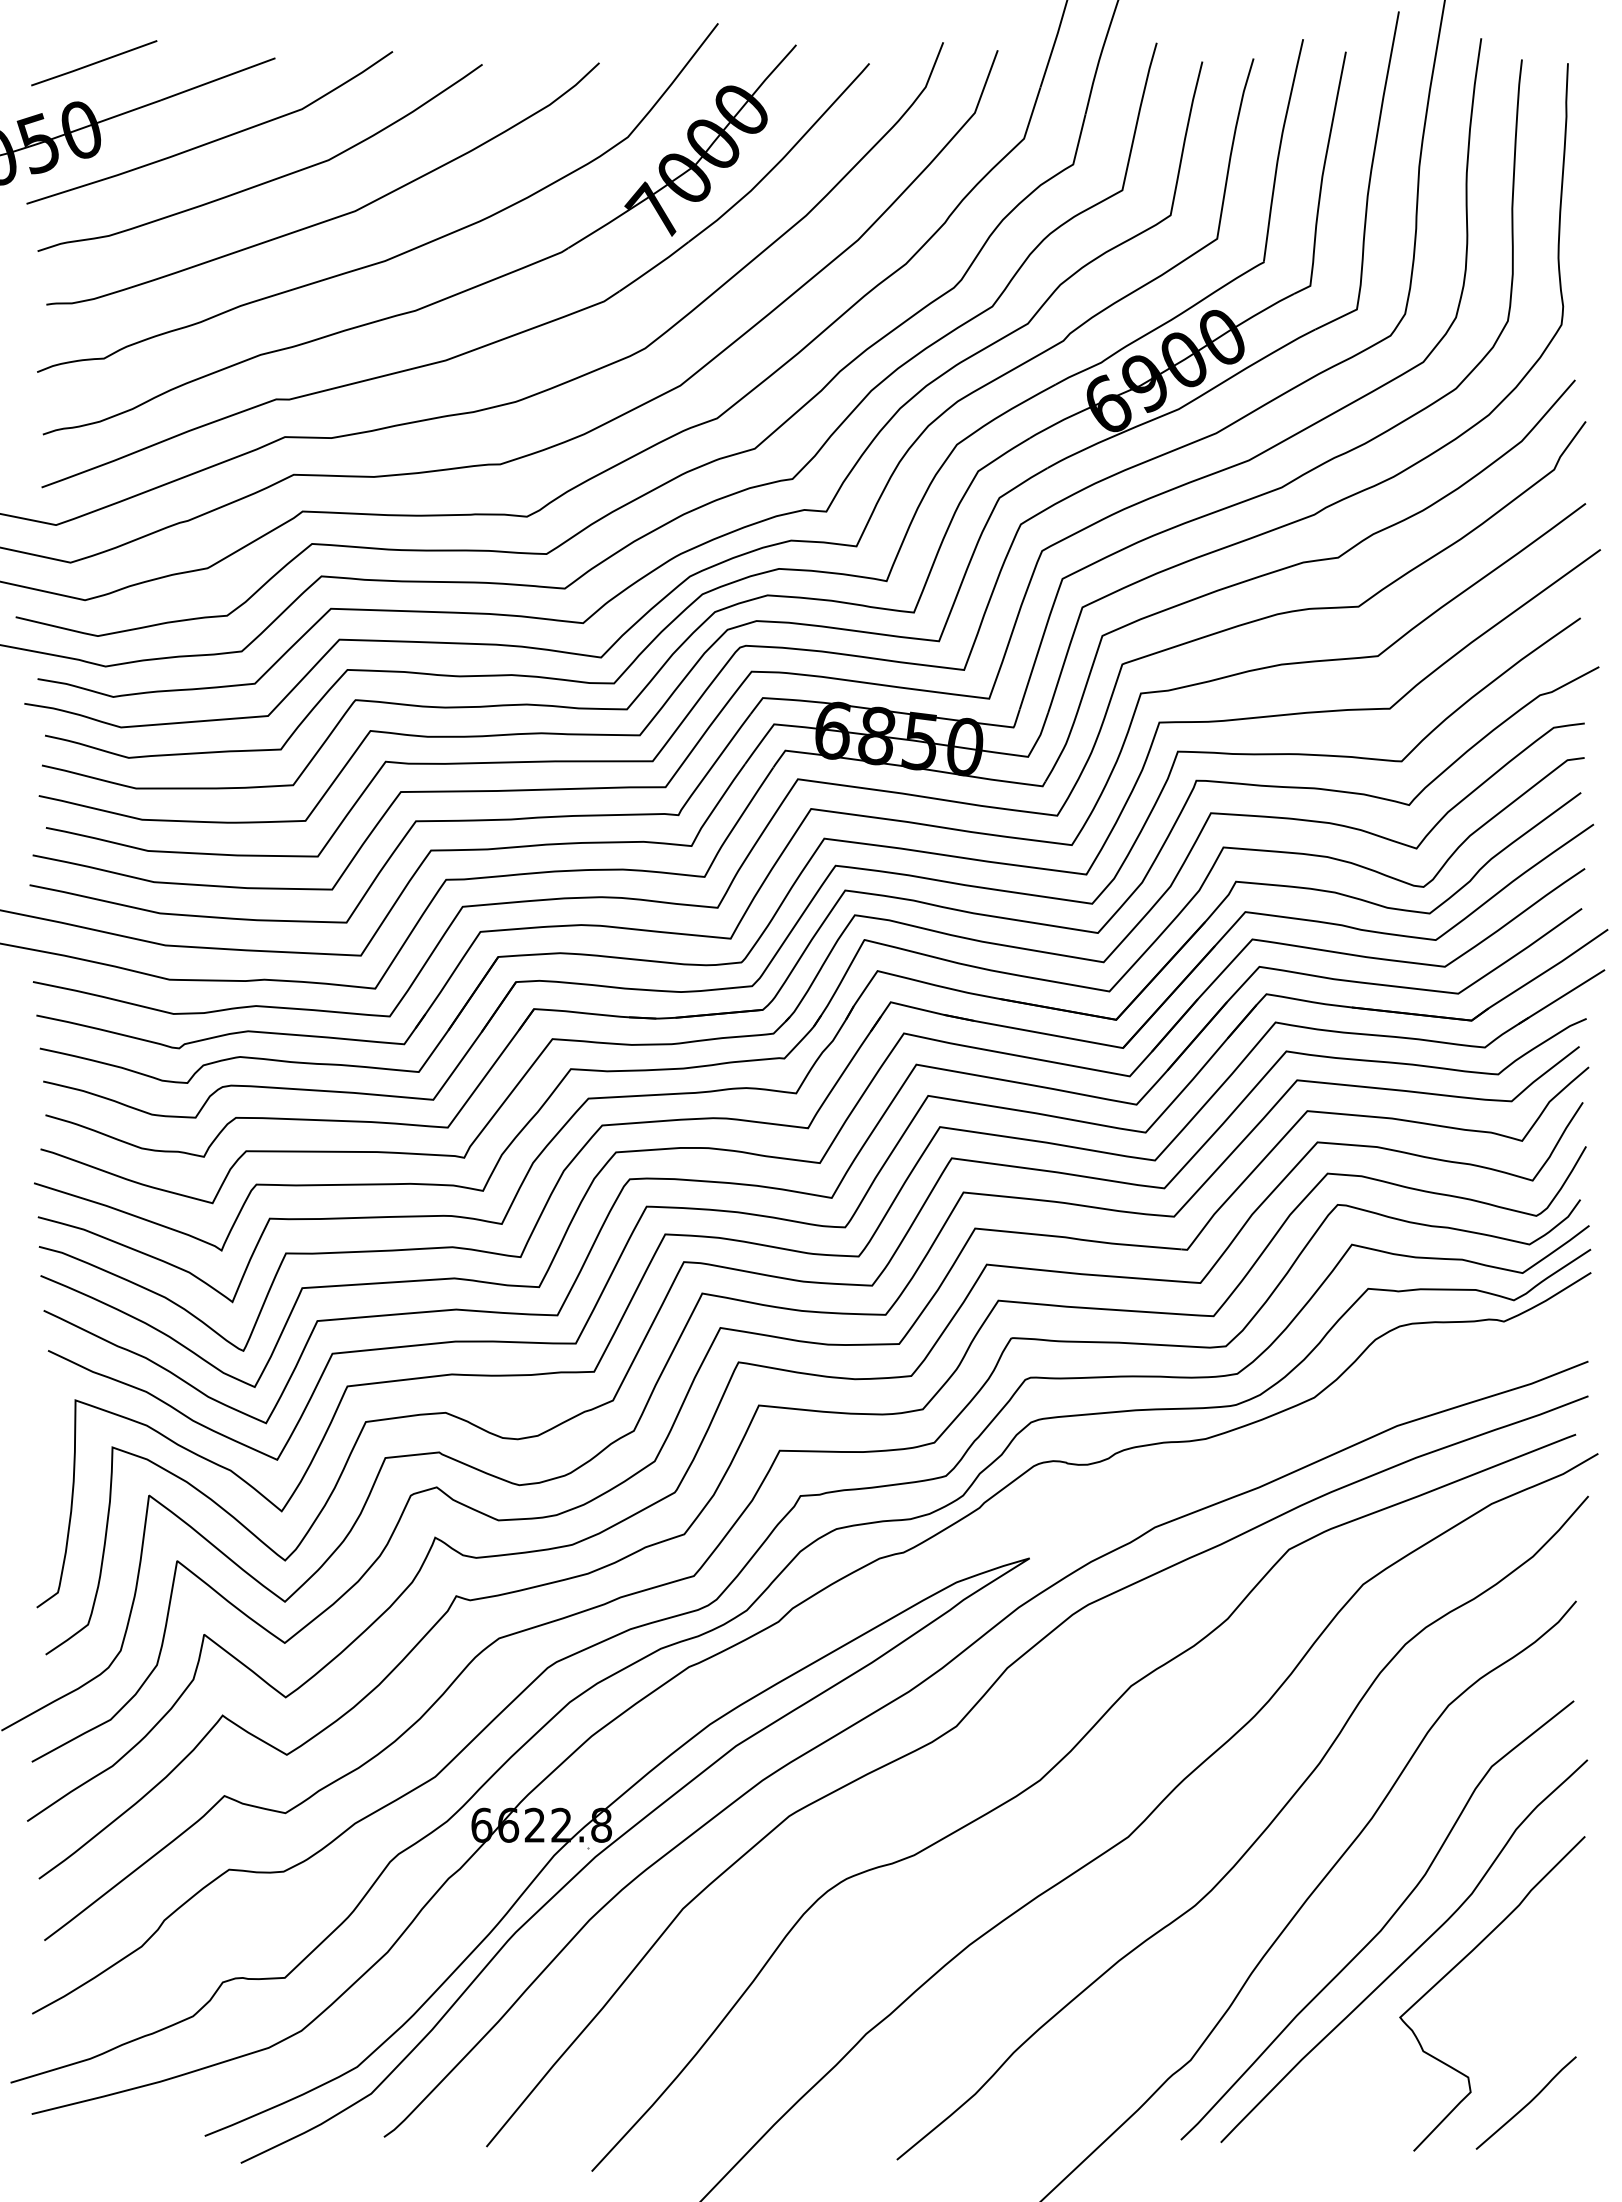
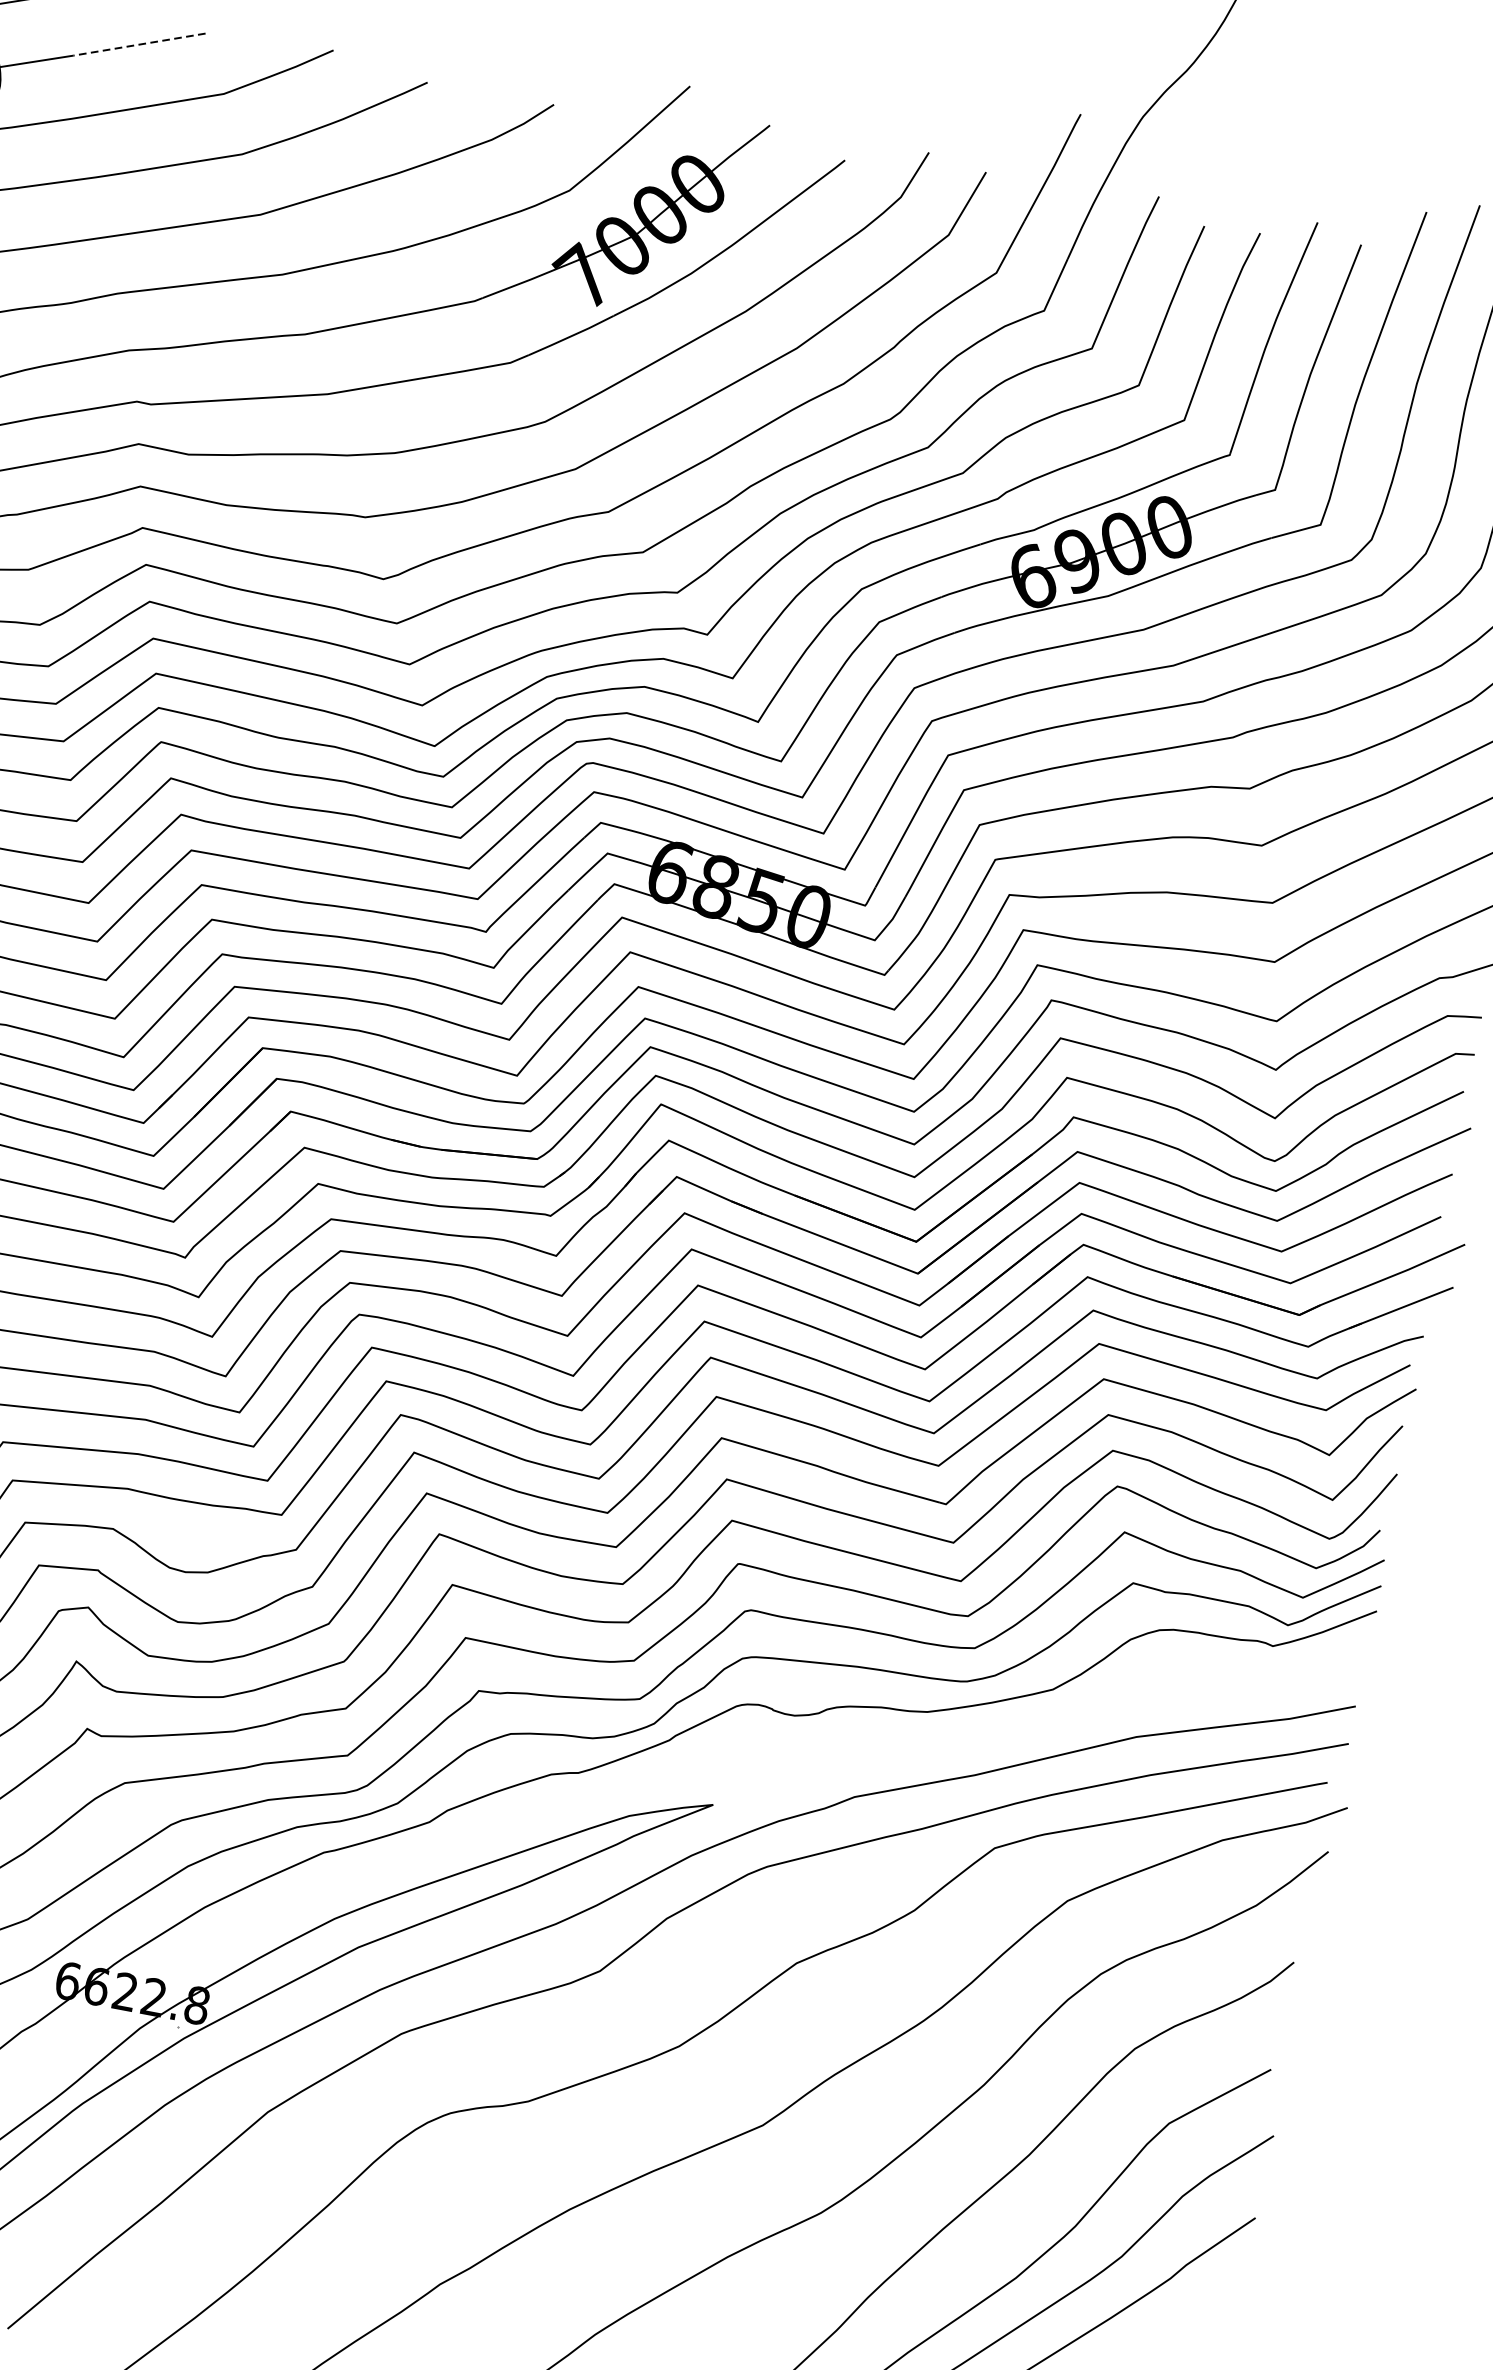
line: (218, 79) -> (139, 44), solid -> dashed

